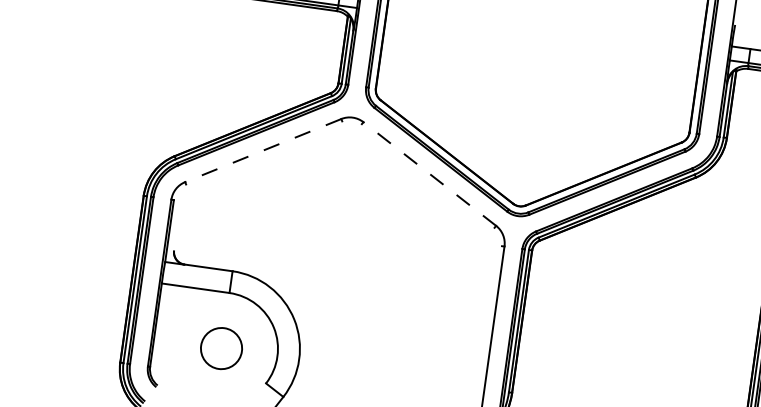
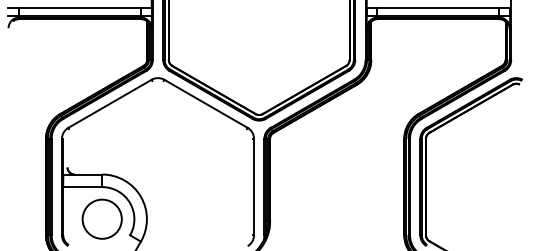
line: (262, 151) -> (109, 104), dashed -> solid
line: (428, 173) -> (205, 103), dashed -> solid
circle: (220, 347) -> (101, 218), size x1.67

